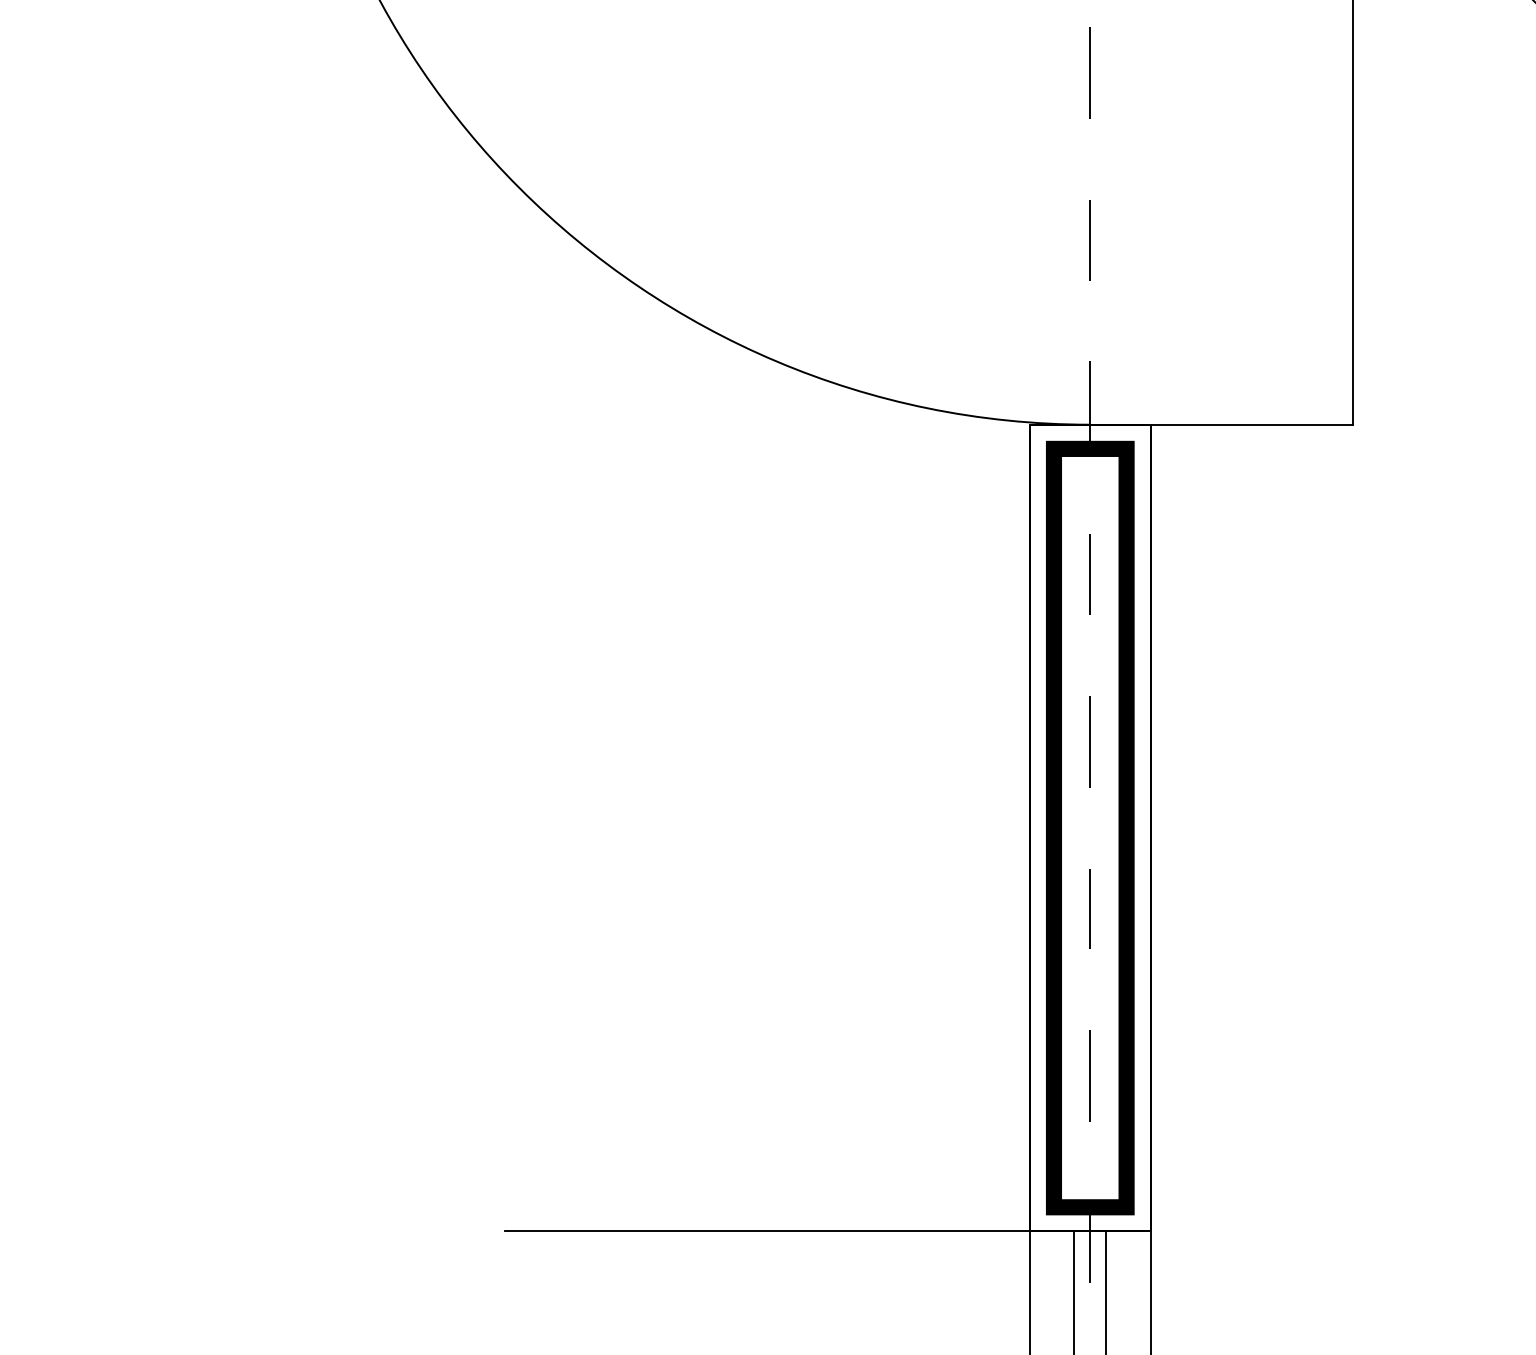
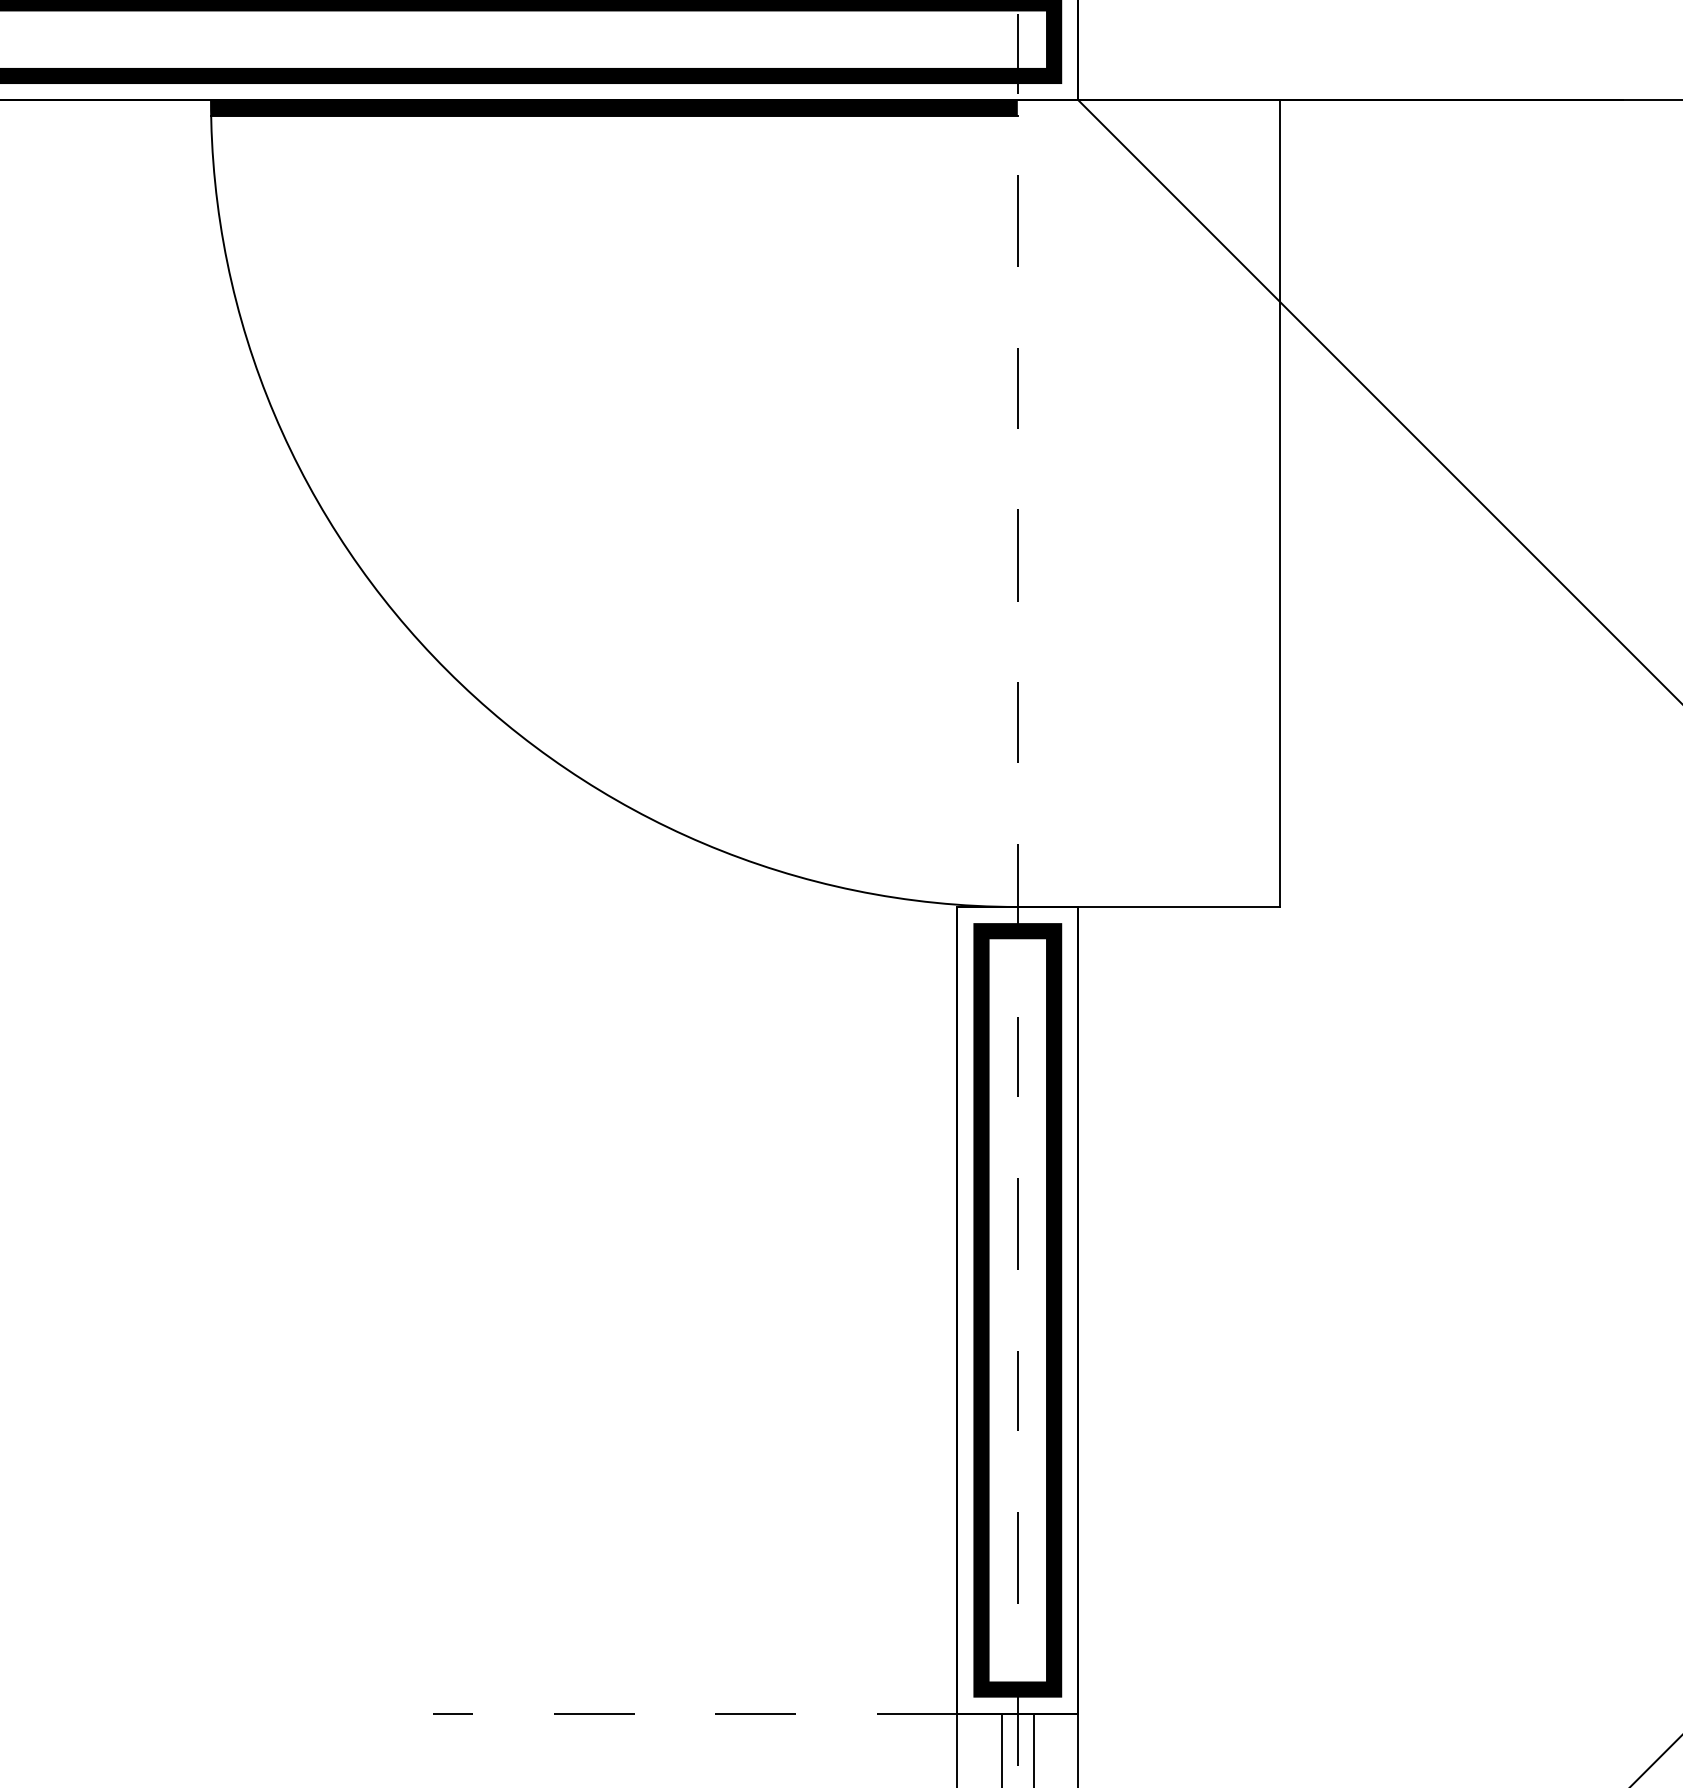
line: (766, 1231) -> (694, 1713), solid -> dashed

